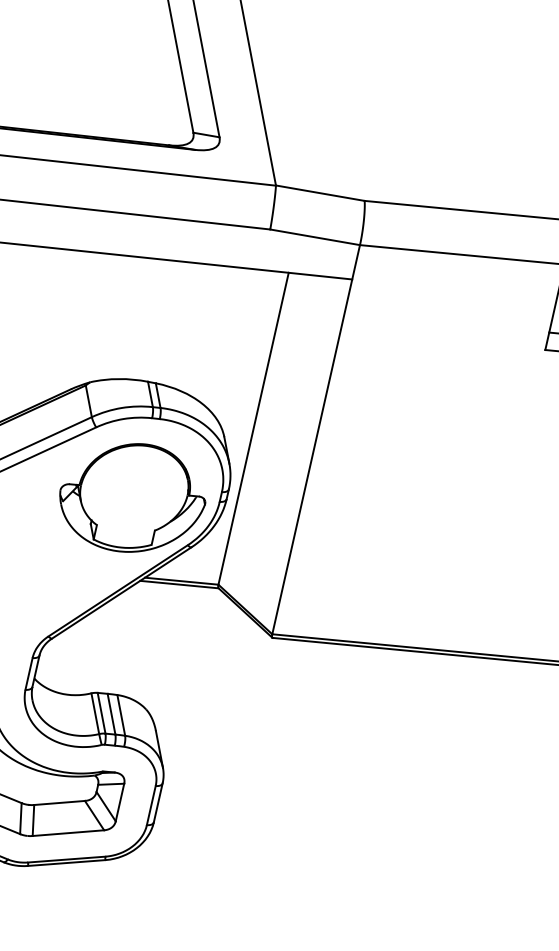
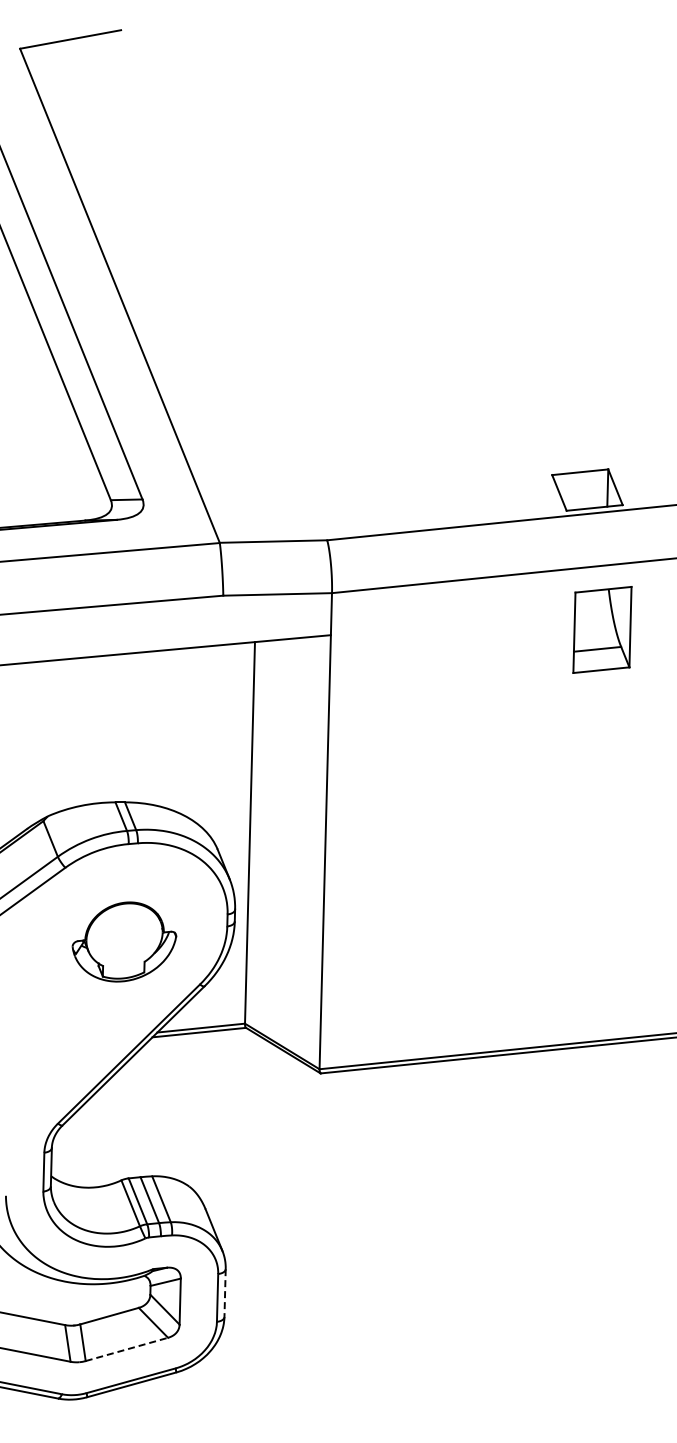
part: (132, 497) -> (124, 941), size x0.6
line: (158, 803) -> (225, 1293), solid -> dashed
line: (68, 833) -> (126, 1349), solid -> dashed

